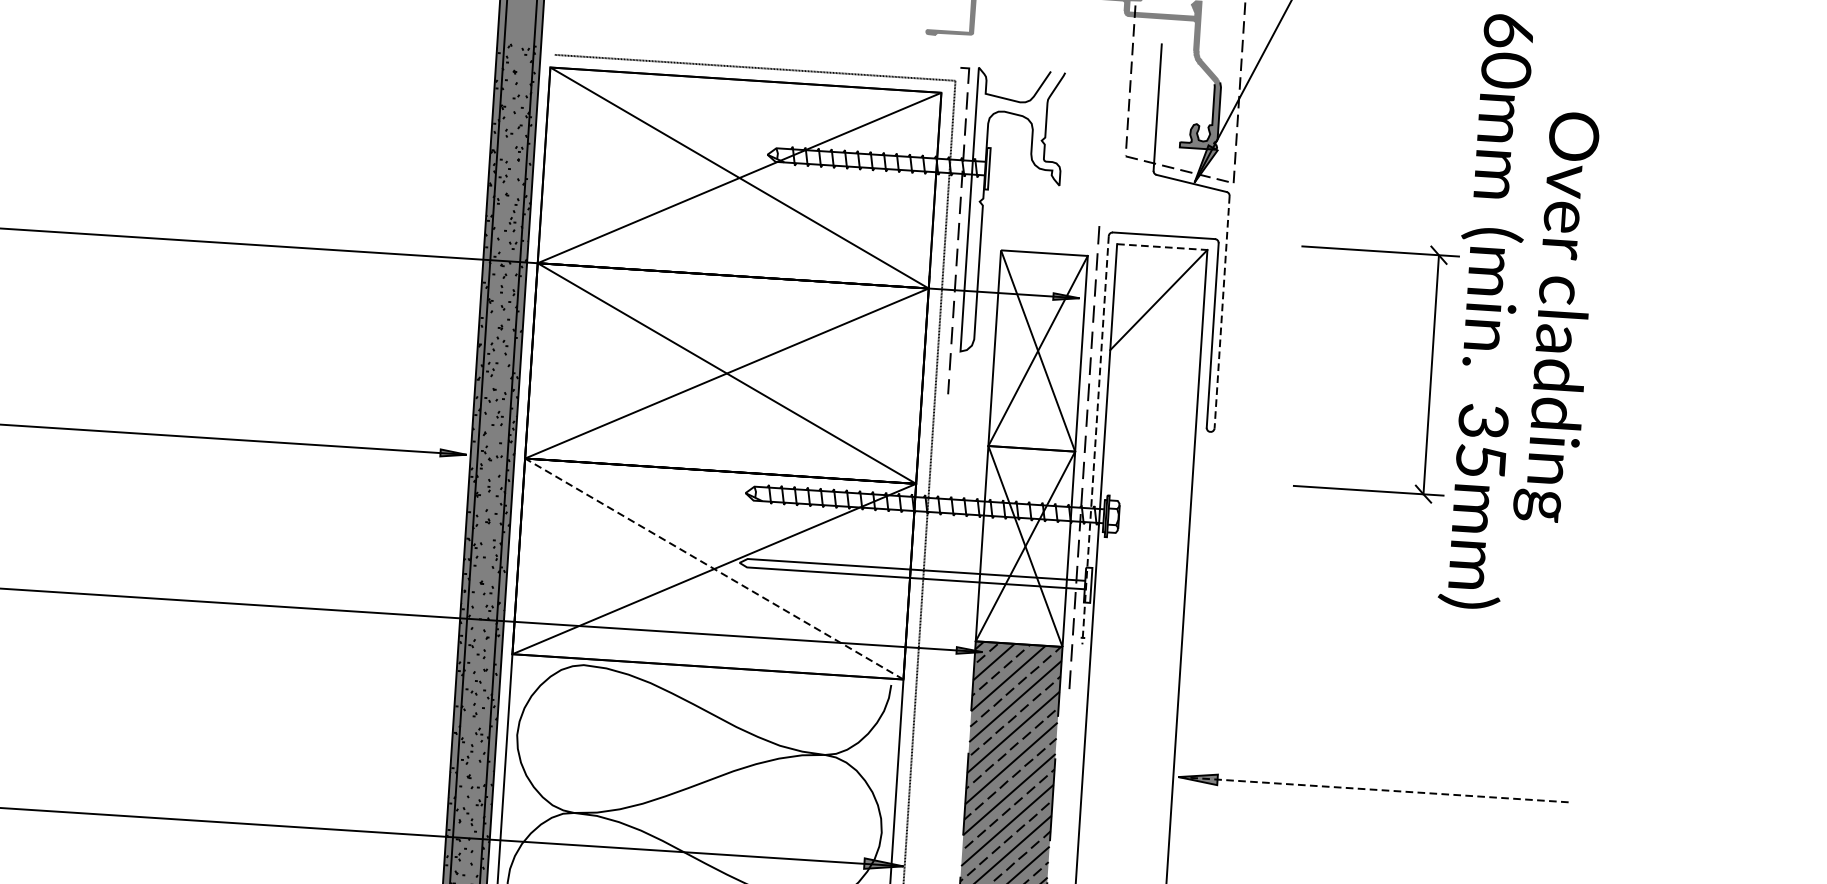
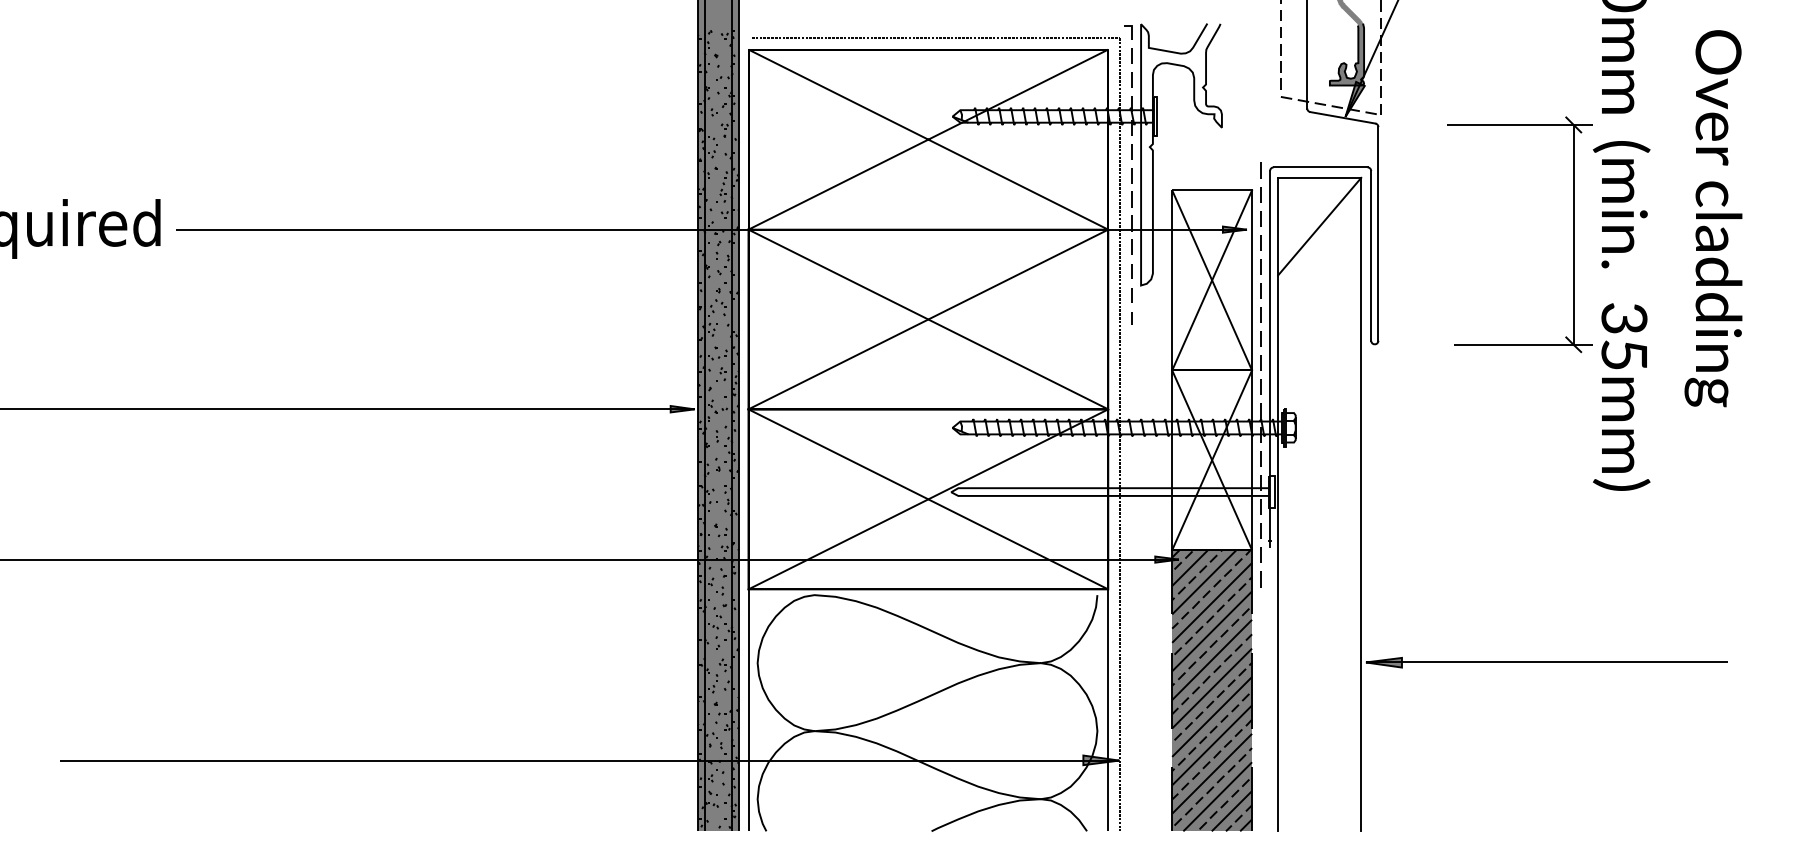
line: (1162, 246) -> (1319, 177), dashed -> solid
line: (1222, 311) -> (1378, 233), dashed -> solid
text: (1556, 316) -> (1713, 218), moved
part: (1431, 374) -> (1573, 234), moved
line: (1096, 439) -> (1270, 358), dashed -> solid
line: (713, 569) -> (927, 499), dashed -> solid
line: (1374, 789) -> (1546, 662), dashed -> solid

